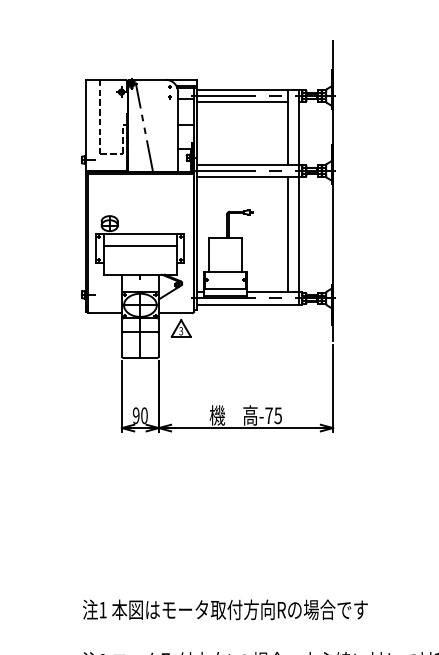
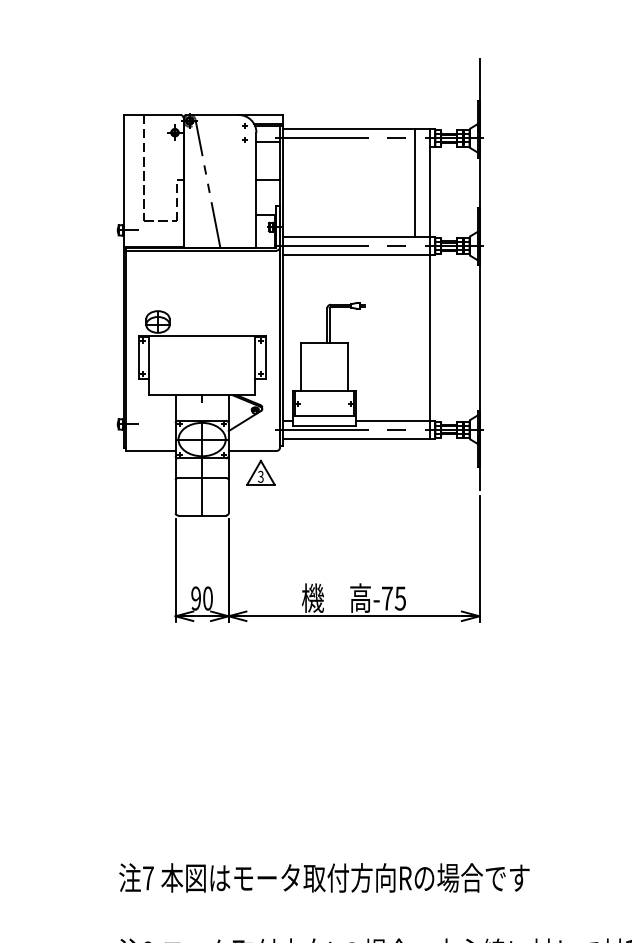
line: (242, 102) -> (349, 147), removed
line: (288, 234) -> (415, 337), removed
line: (140, 245) -> (202, 353), removed
text: (102, 610) -> (147, 878), 1 -> 7

